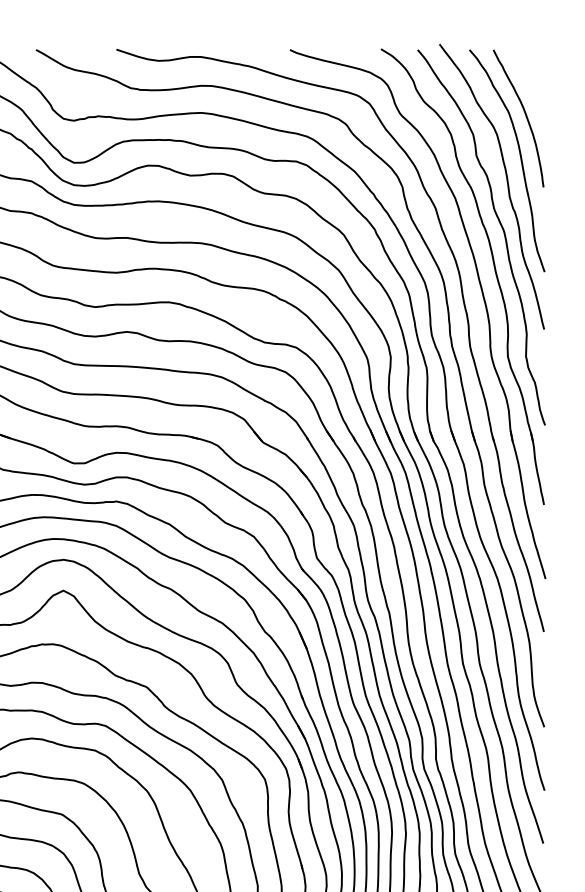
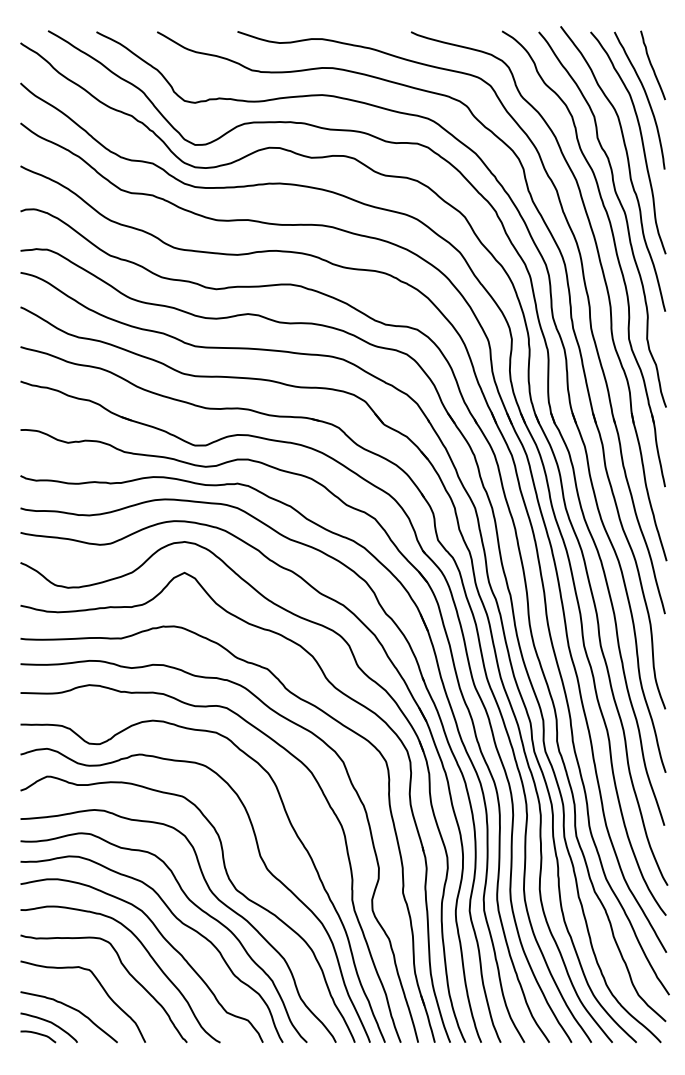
curve: (531, 83) -> (652, 65), added

